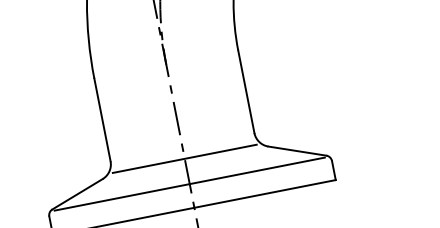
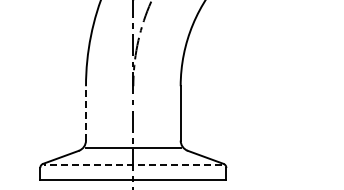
line: (102, 118) -> (86, 112), solid -> dashed
line: (189, 183) -> (133, 164), solid -> dashed

